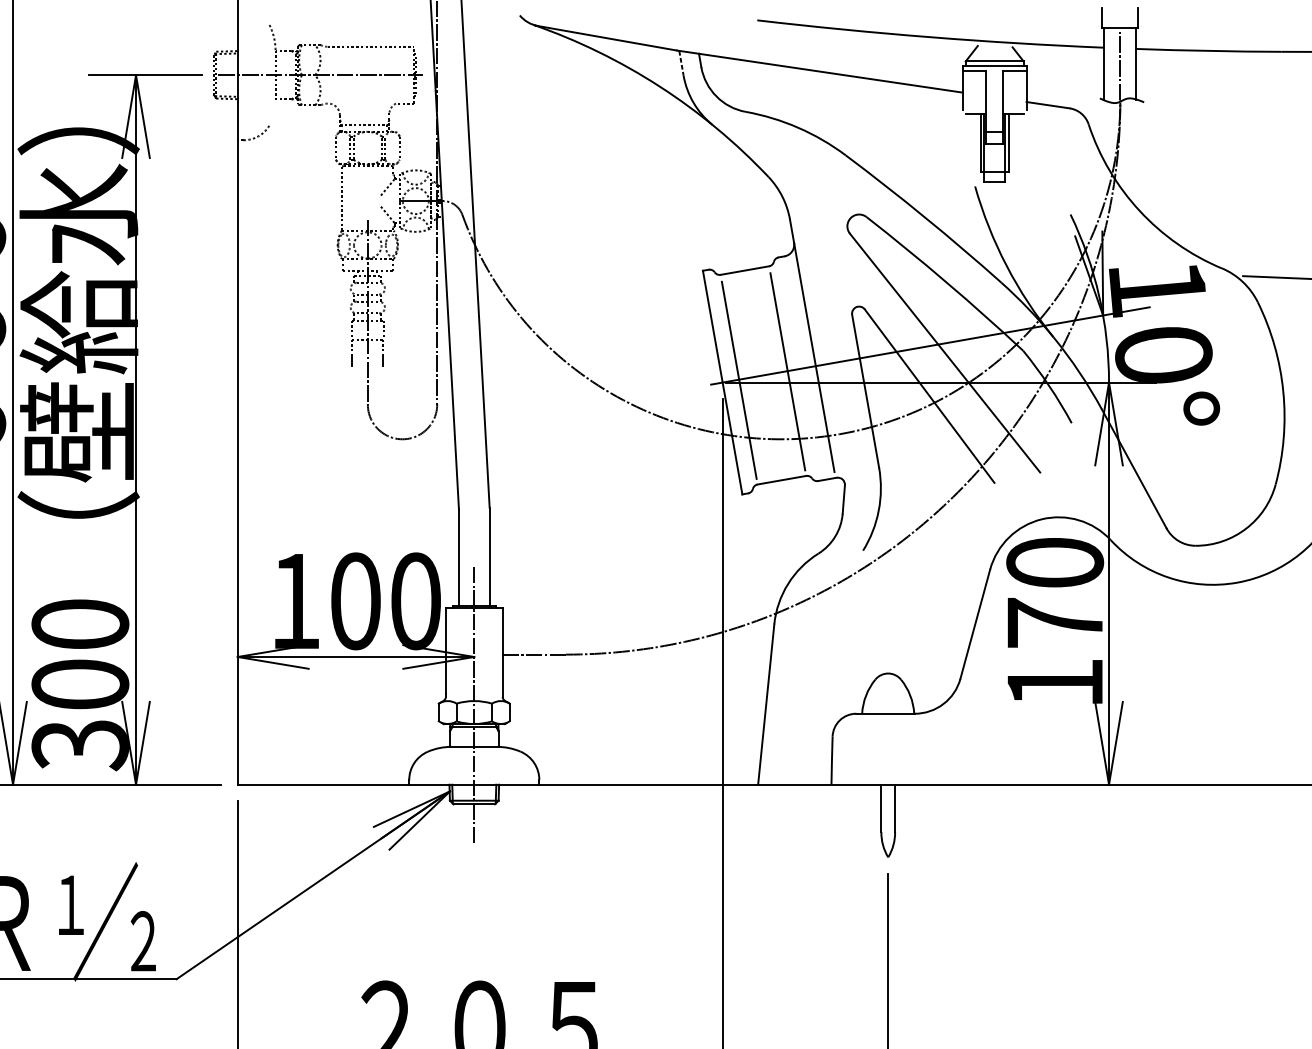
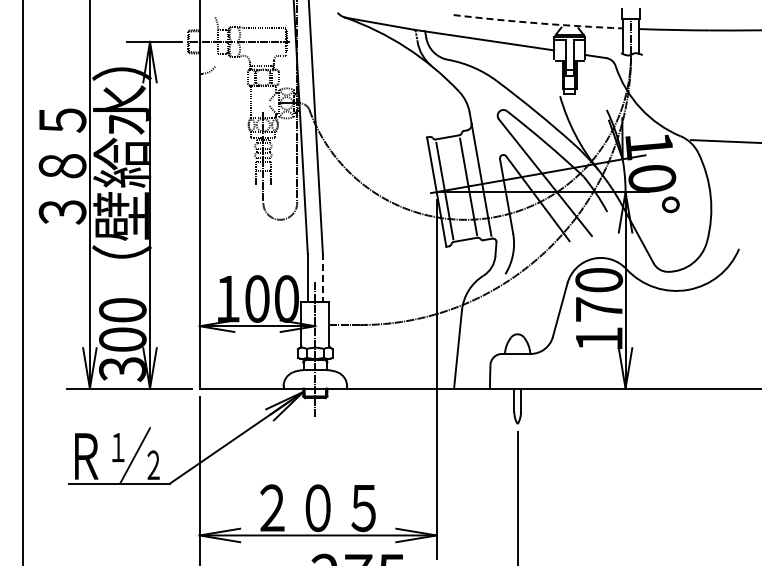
arc: (930, 37) -> (538, 23), solid -> dashed
line: (488, 557) -> (322, 277), solid -> dashed

